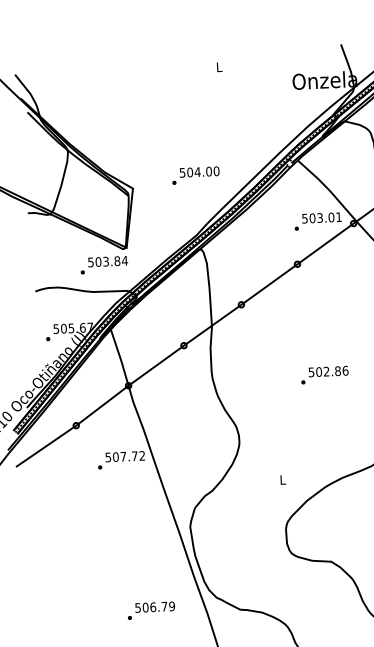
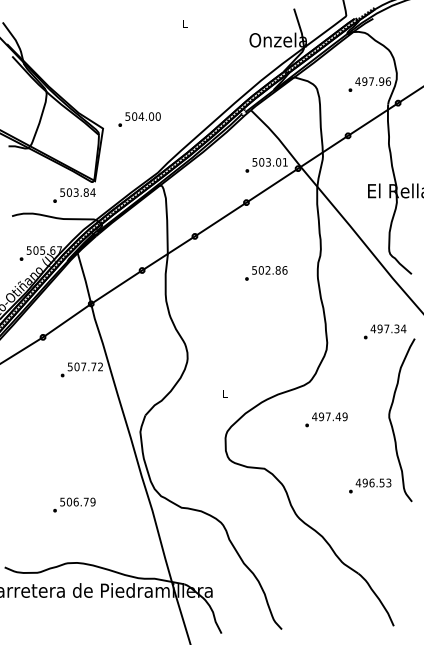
text: (195, 175) -> (139, 119), moved
text: (325, 375) -> (266, 273), moved
text: (151, 610) -> (74, 504), moved

